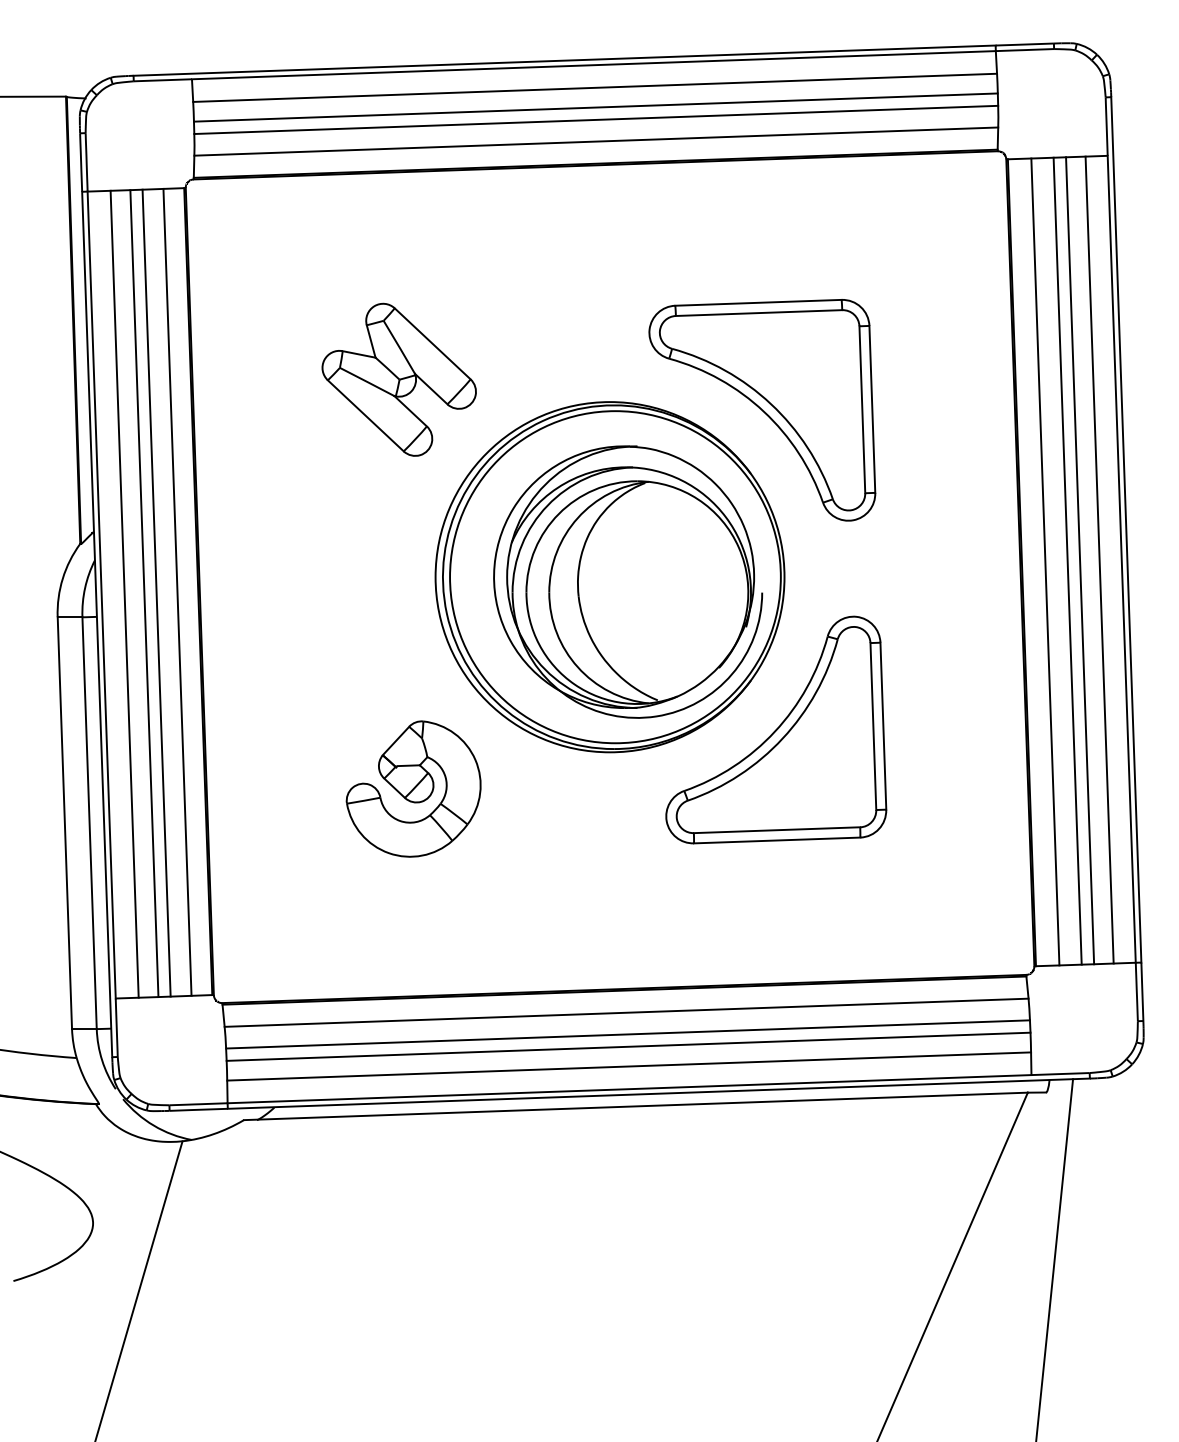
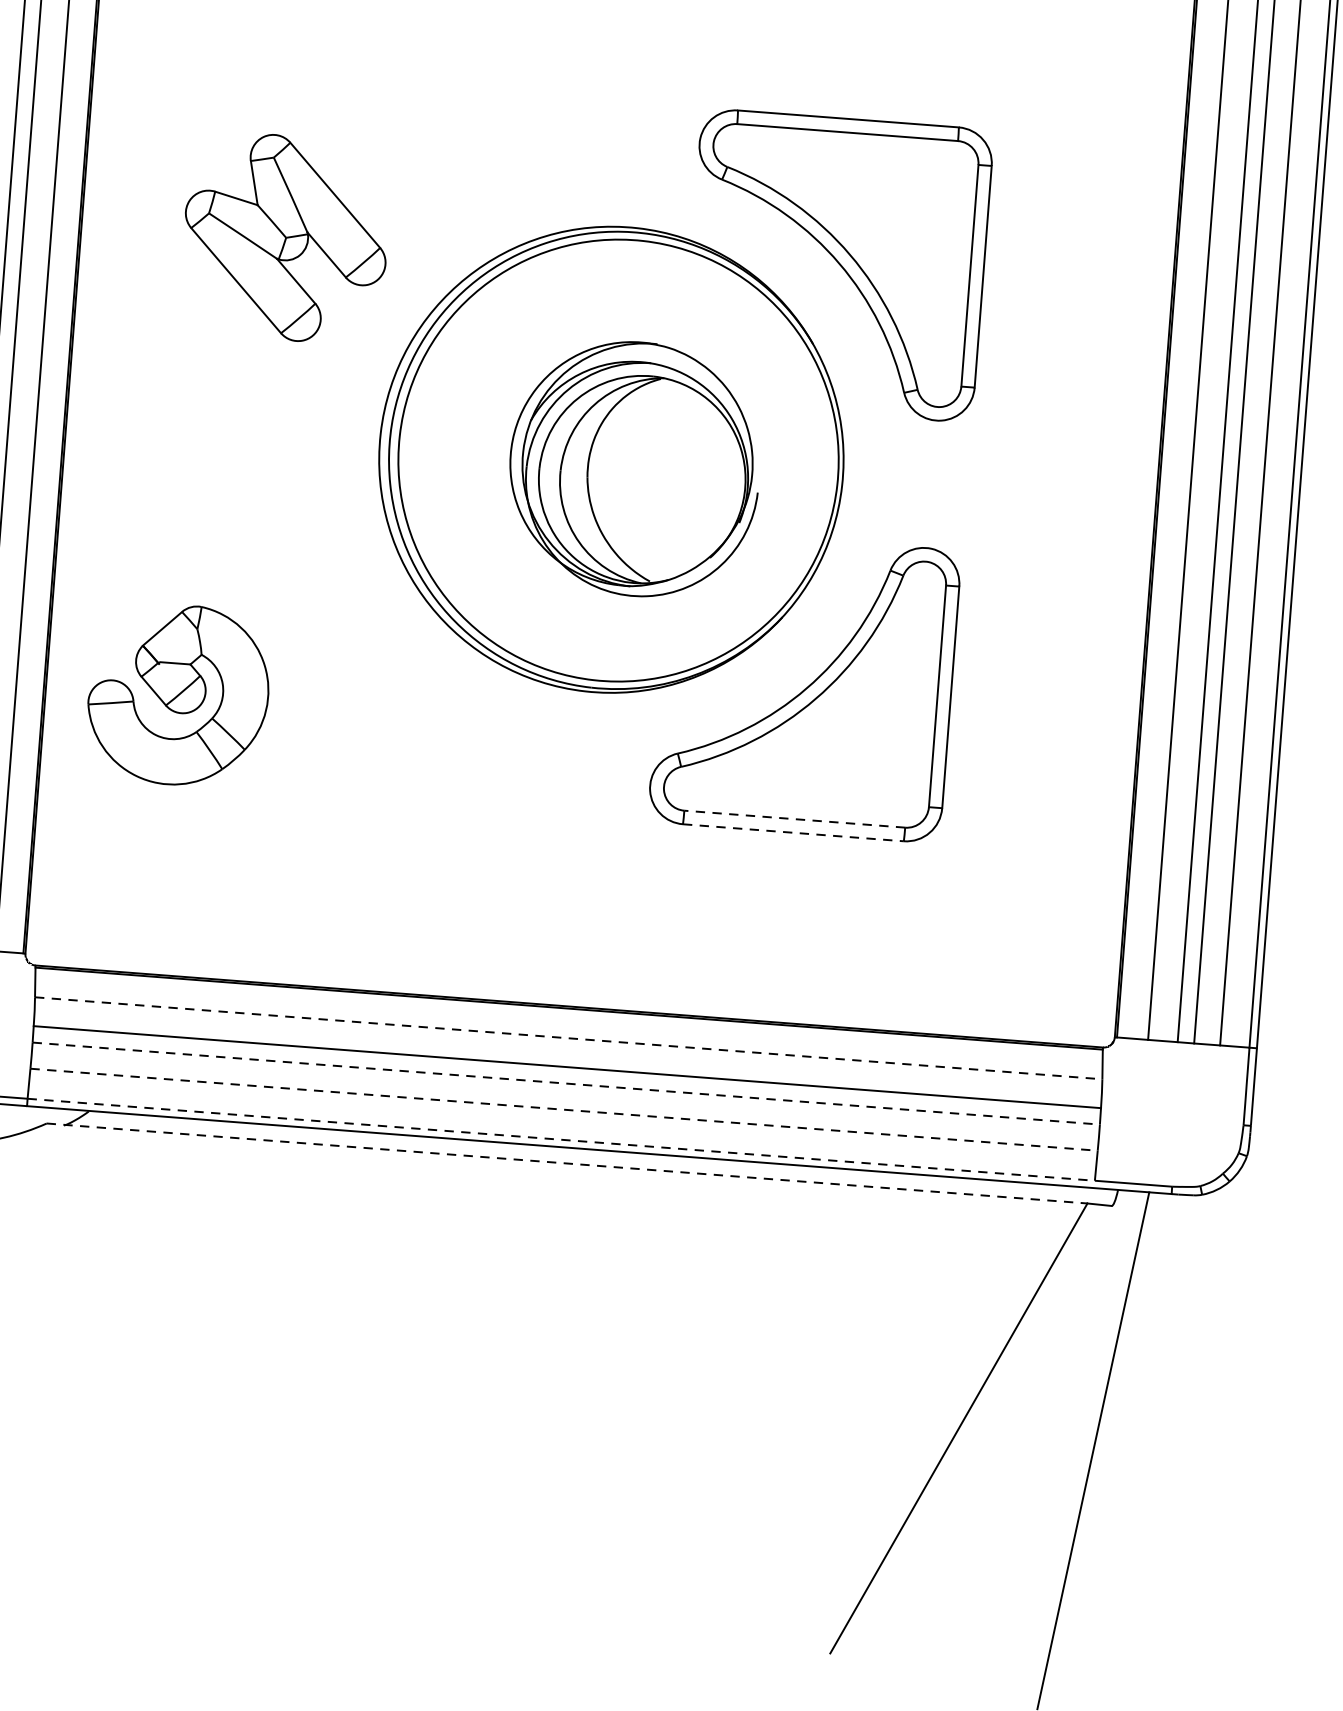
part: (398, 379) -> (284, 237), moved
part: (628, 581) -> (635, 468), size x0.7
part: (413, 788) -> (178, 694), moved
line: (776, 830) -> (793, 819), solid -> dashed
line: (777, 840) -> (793, 832), solid -> dashed
line: (627, 1012) -> (569, 1038), solid -> dashed
line: (629, 1046) -> (567, 1083), solid -> dashed
line: (629, 1066) -> (564, 1109), solid -> dashed
line: (630, 1089) -> (562, 1140), solid -> dashed
line: (636, 1106) -> (567, 1163), solid -> dashed

